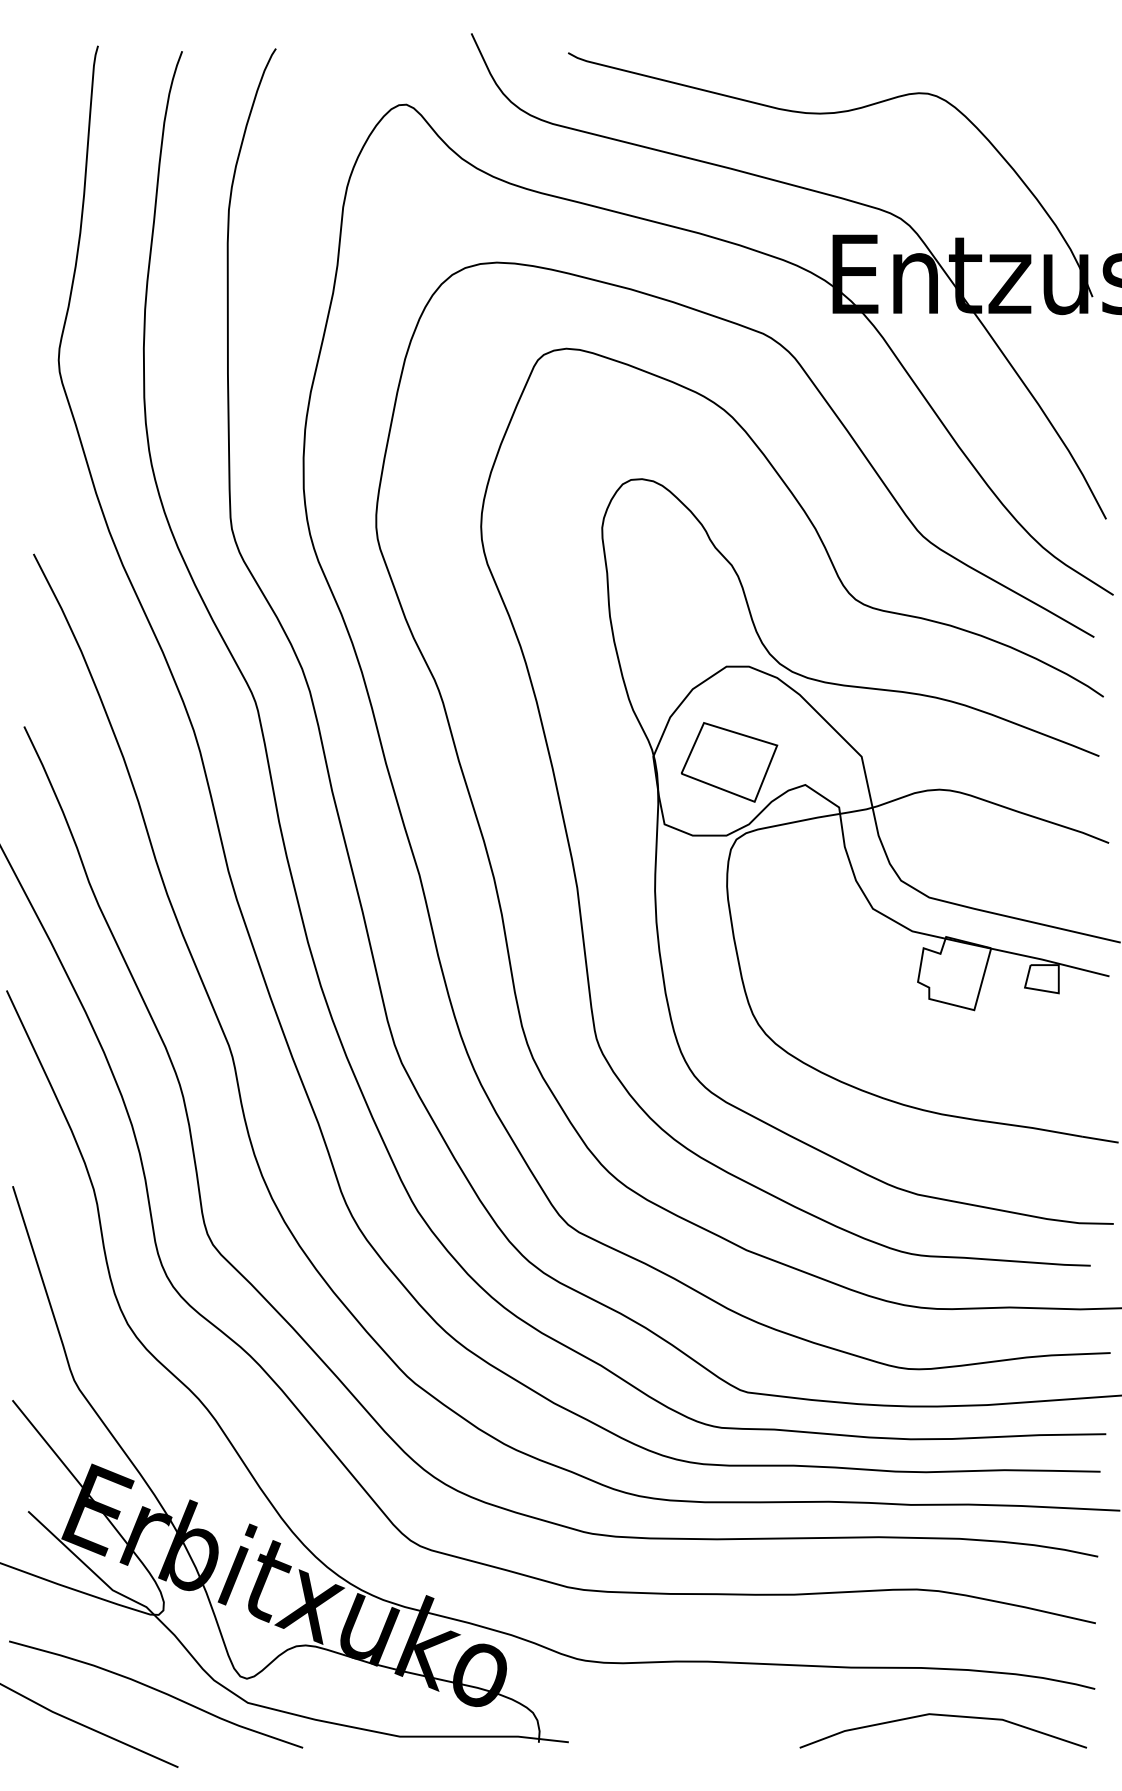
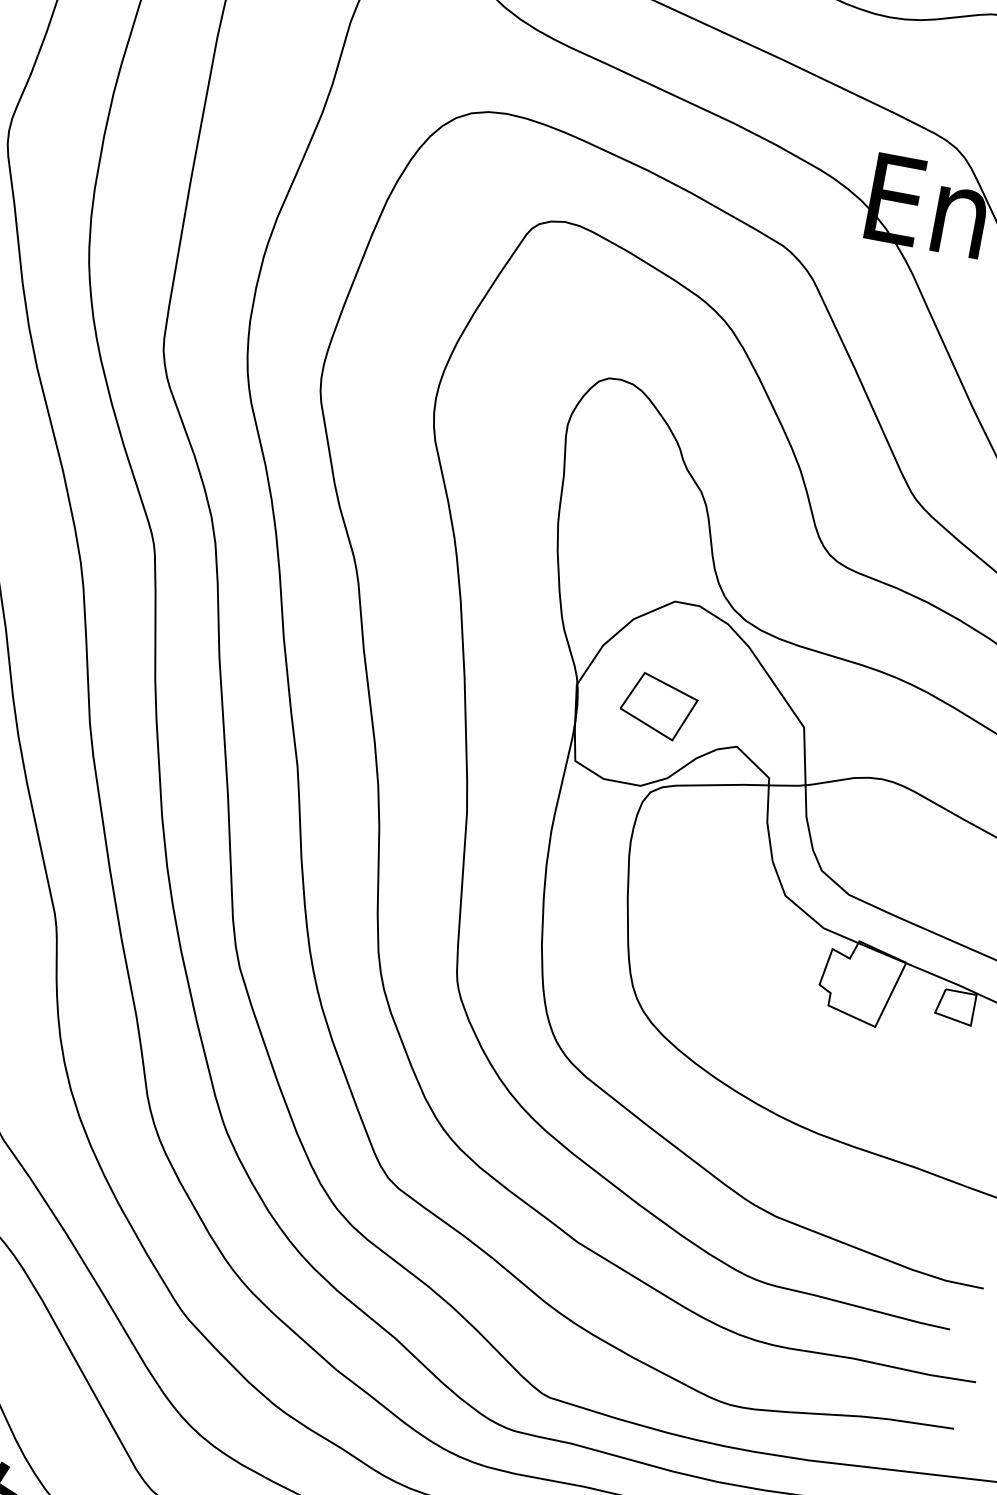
part: (729, 762) -> (658, 706), size x0.7

